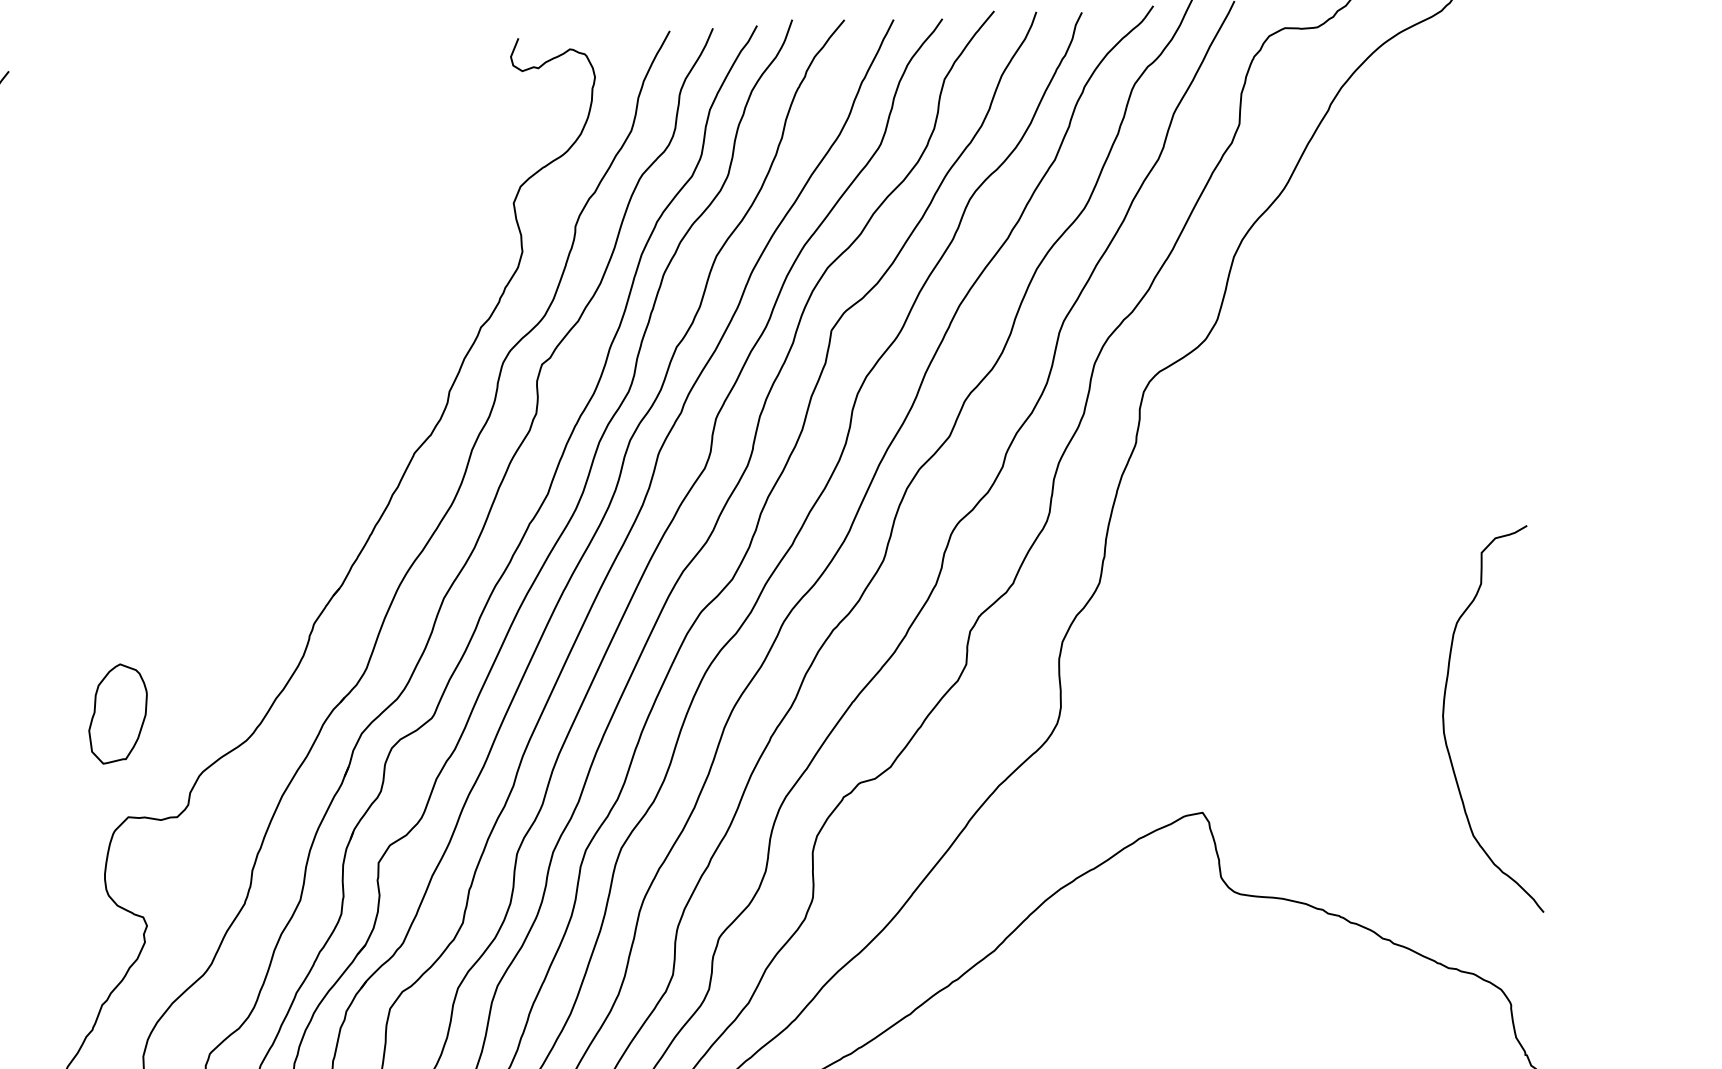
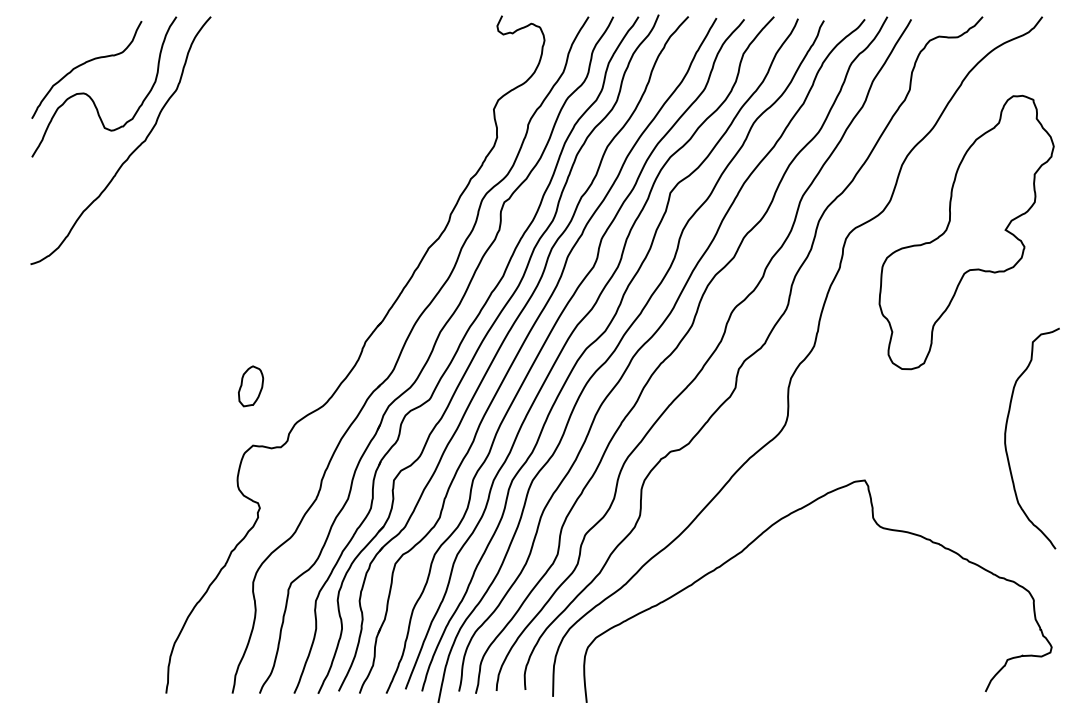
part: (1353, 367) -> (966, 232), added
part: (119, 713) -> (251, 386), size x0.71

